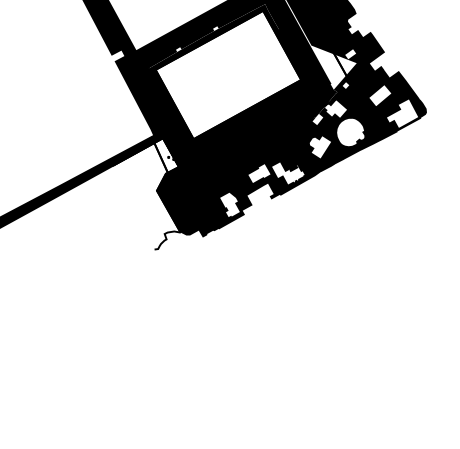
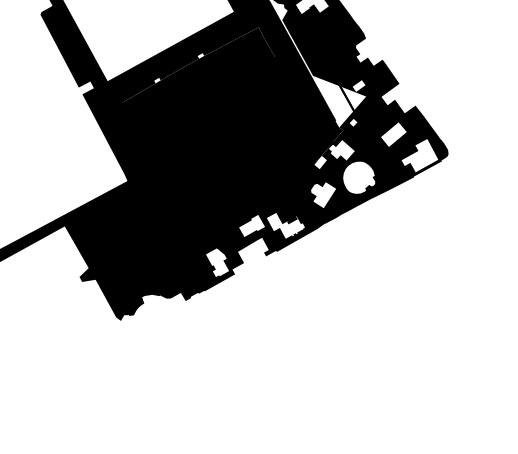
fill: (228, 74) -> (215, 109), added
fill: (139, 196) -> (111, 252), added

